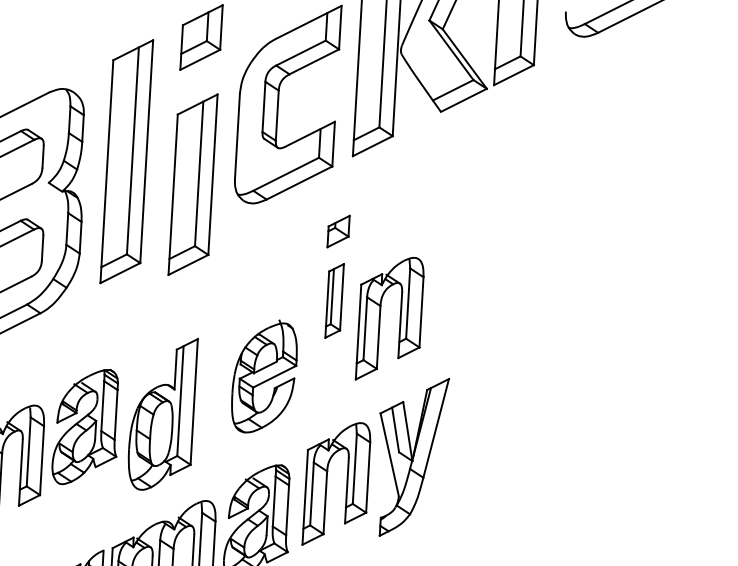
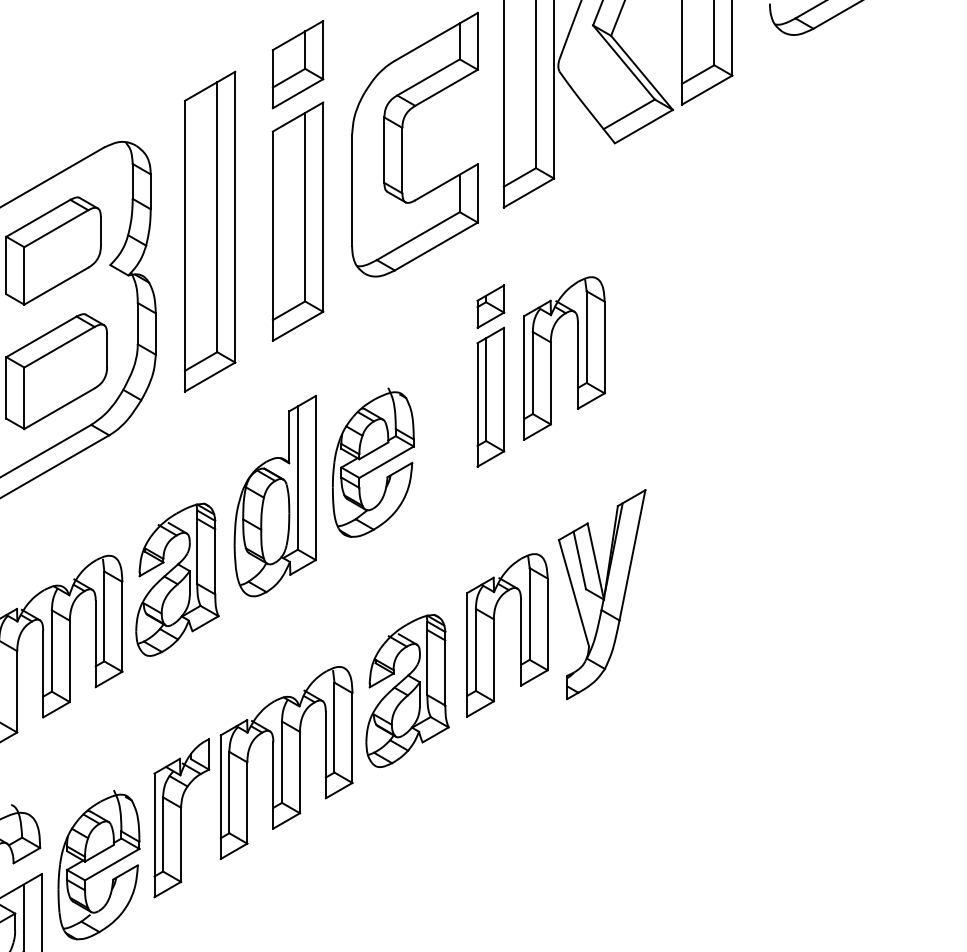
part: (192, 184) -> (297, 221), moved
part: (334, 300) -> (490, 396), size x1.43
part: (380, 318) -> (551, 358), moved
part: (264, 376) -> (373, 462), moved
part: (161, 414) -> (274, 496), moved

